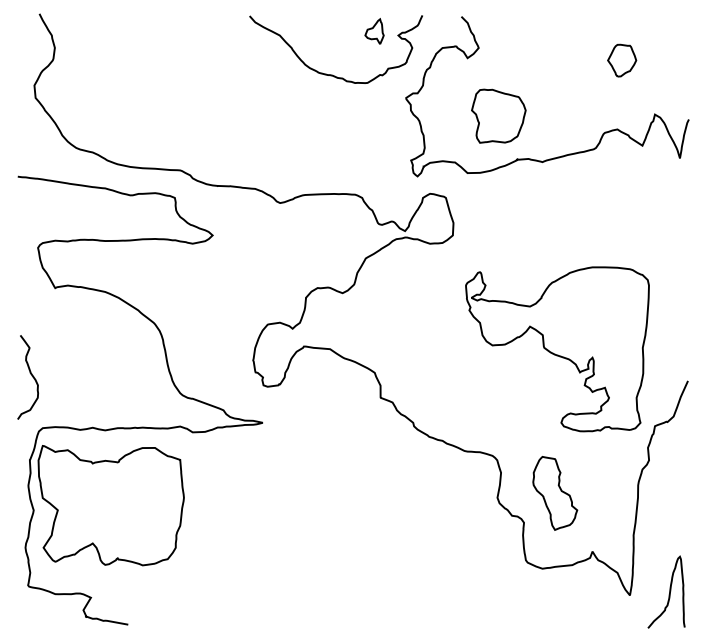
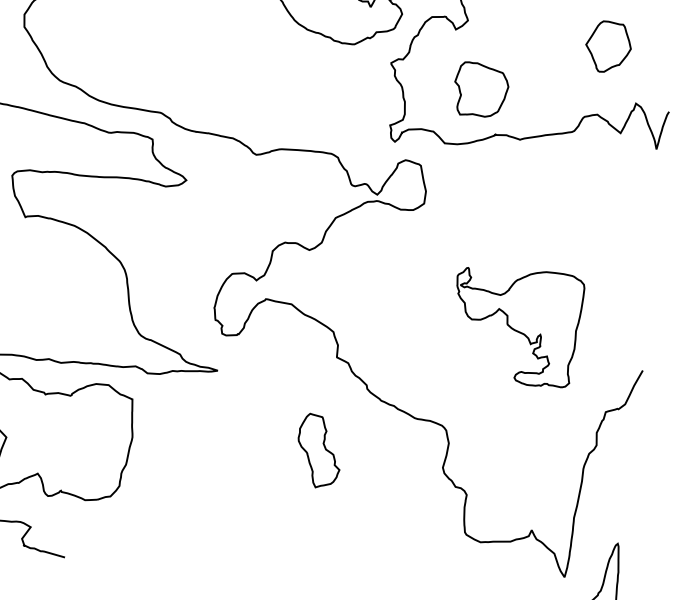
part: (622, 60) -> (609, 46), size x1.6
part: (557, 349) -> (516, 326), size x0.7
part: (555, 493) -> (319, 451), moved

